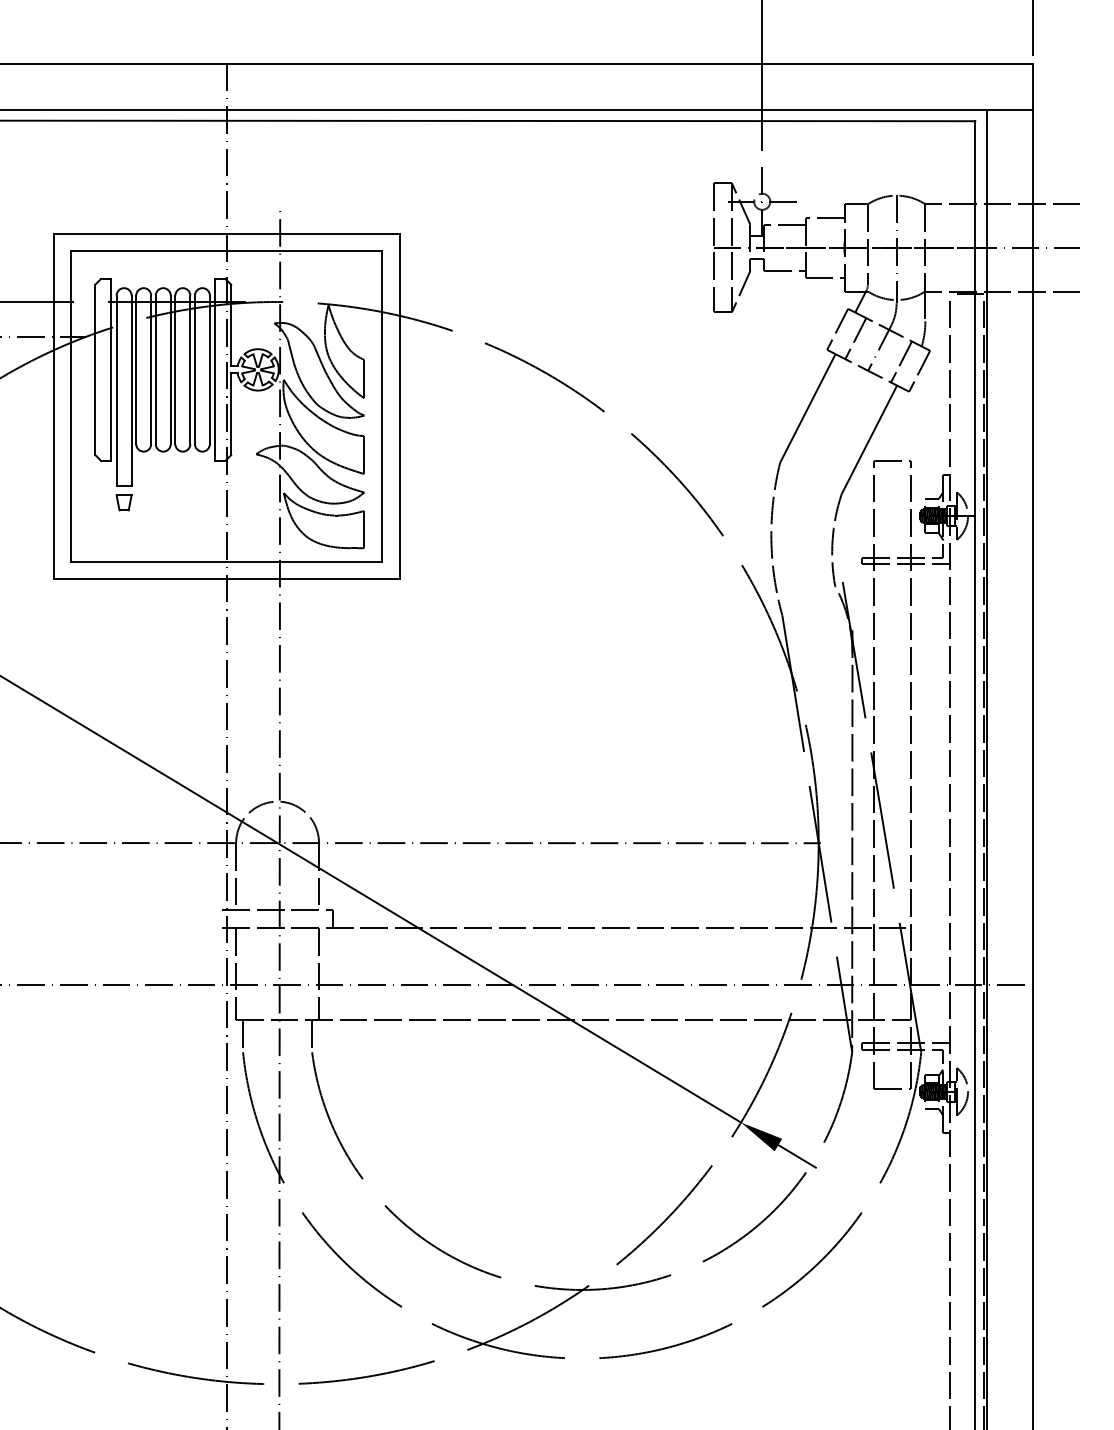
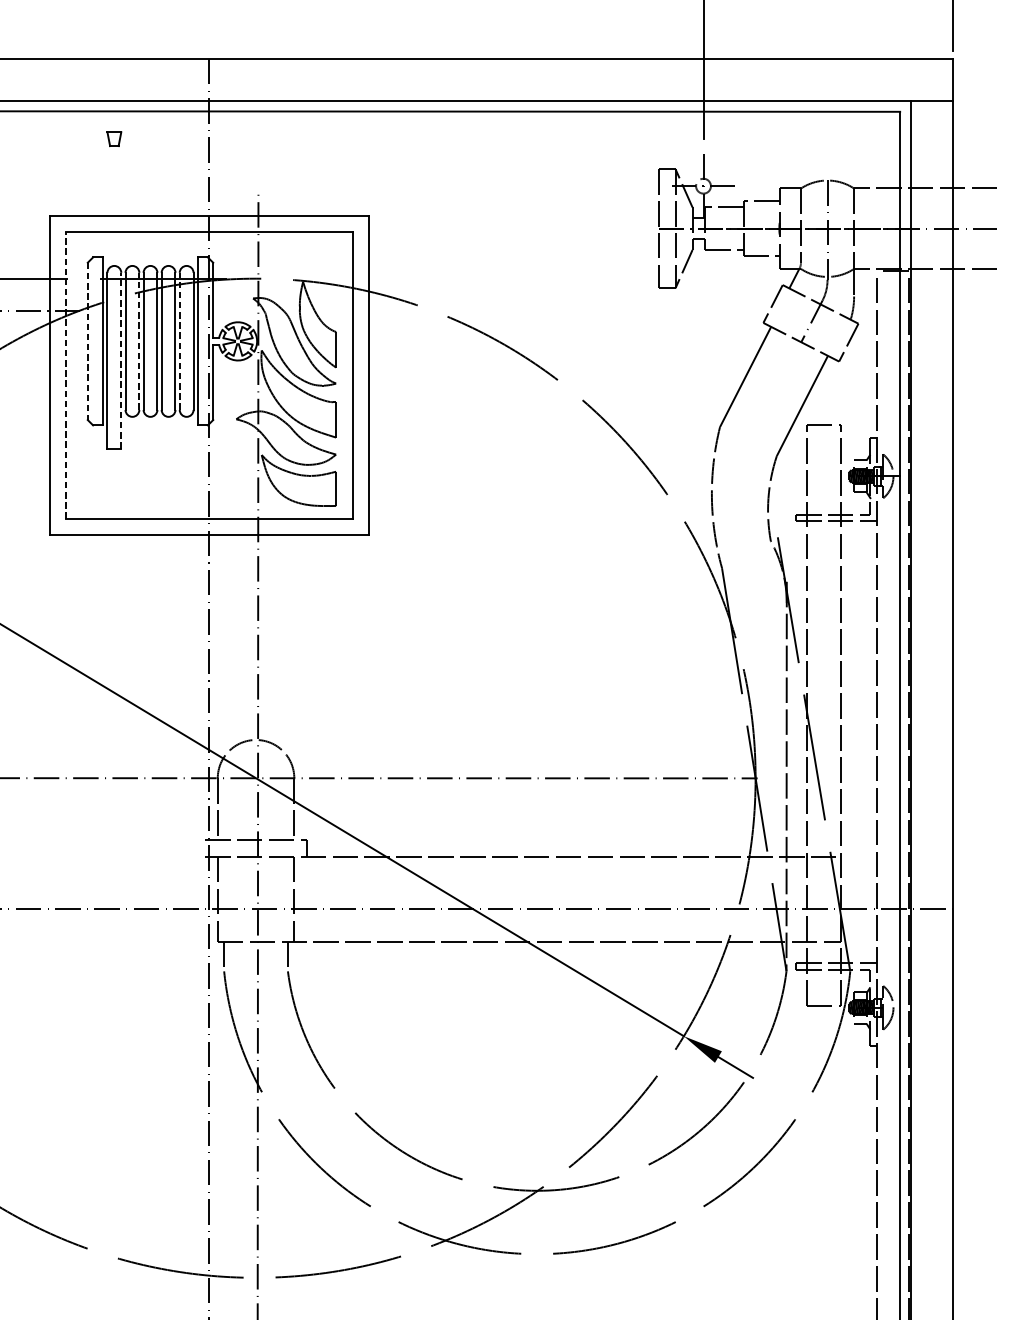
line: (855, 338) -> (789, 312), removed
line: (901, 361) -> (832, 333), removed
line: (151, 369) -> (139, 341), solid -> dashed
line: (194, 369) -> (179, 341), solid -> dashed
line: (95, 370) -> (87, 341), solid -> dashed
line: (131, 390) -> (121, 360), solid -> dashed
line: (71, 406) -> (65, 375), solid -> dashed
part: (123, 502) -> (113, 138), moved

